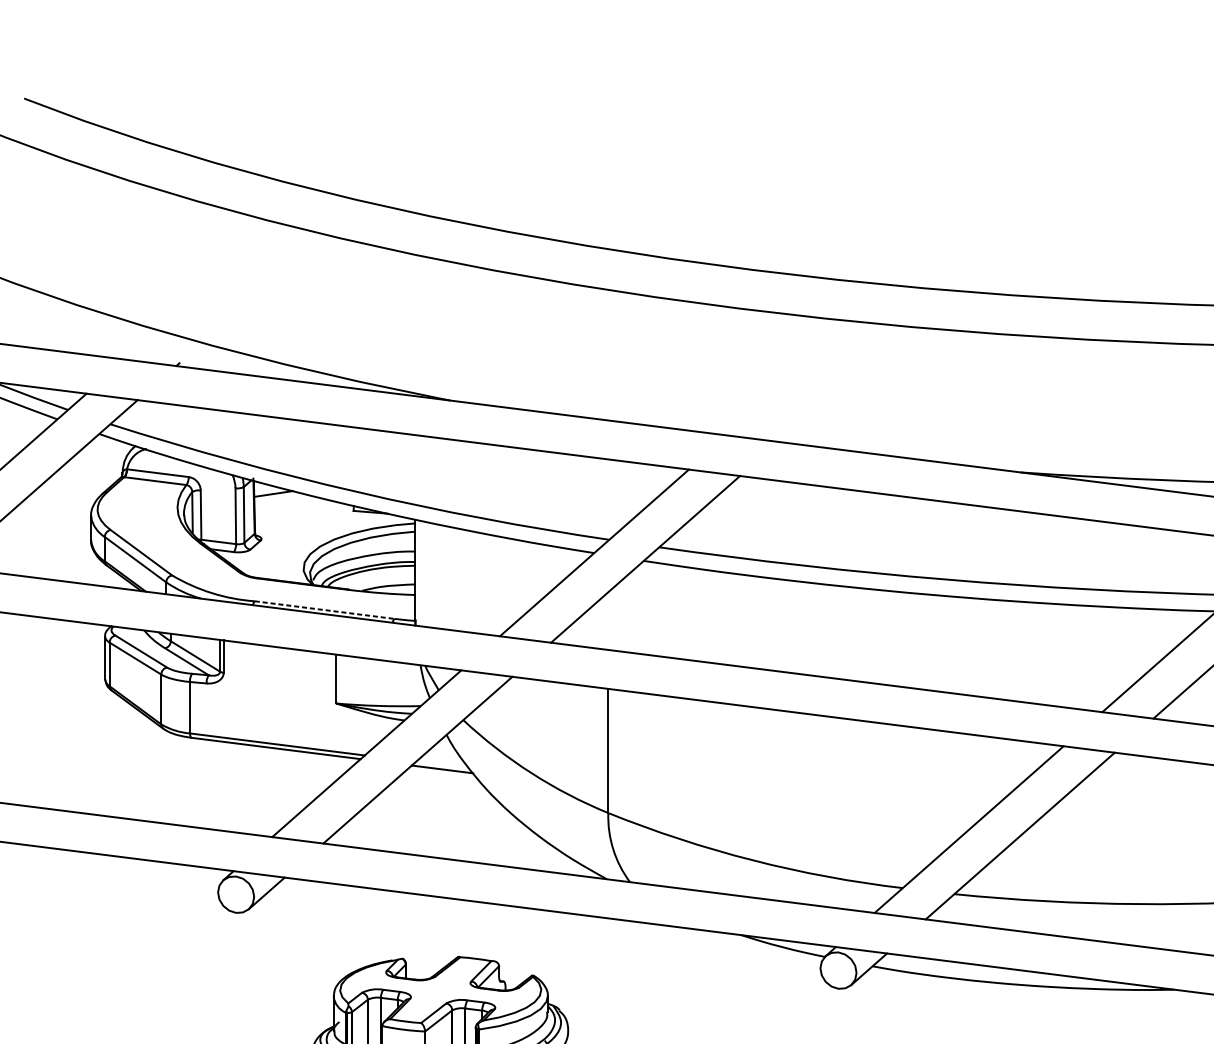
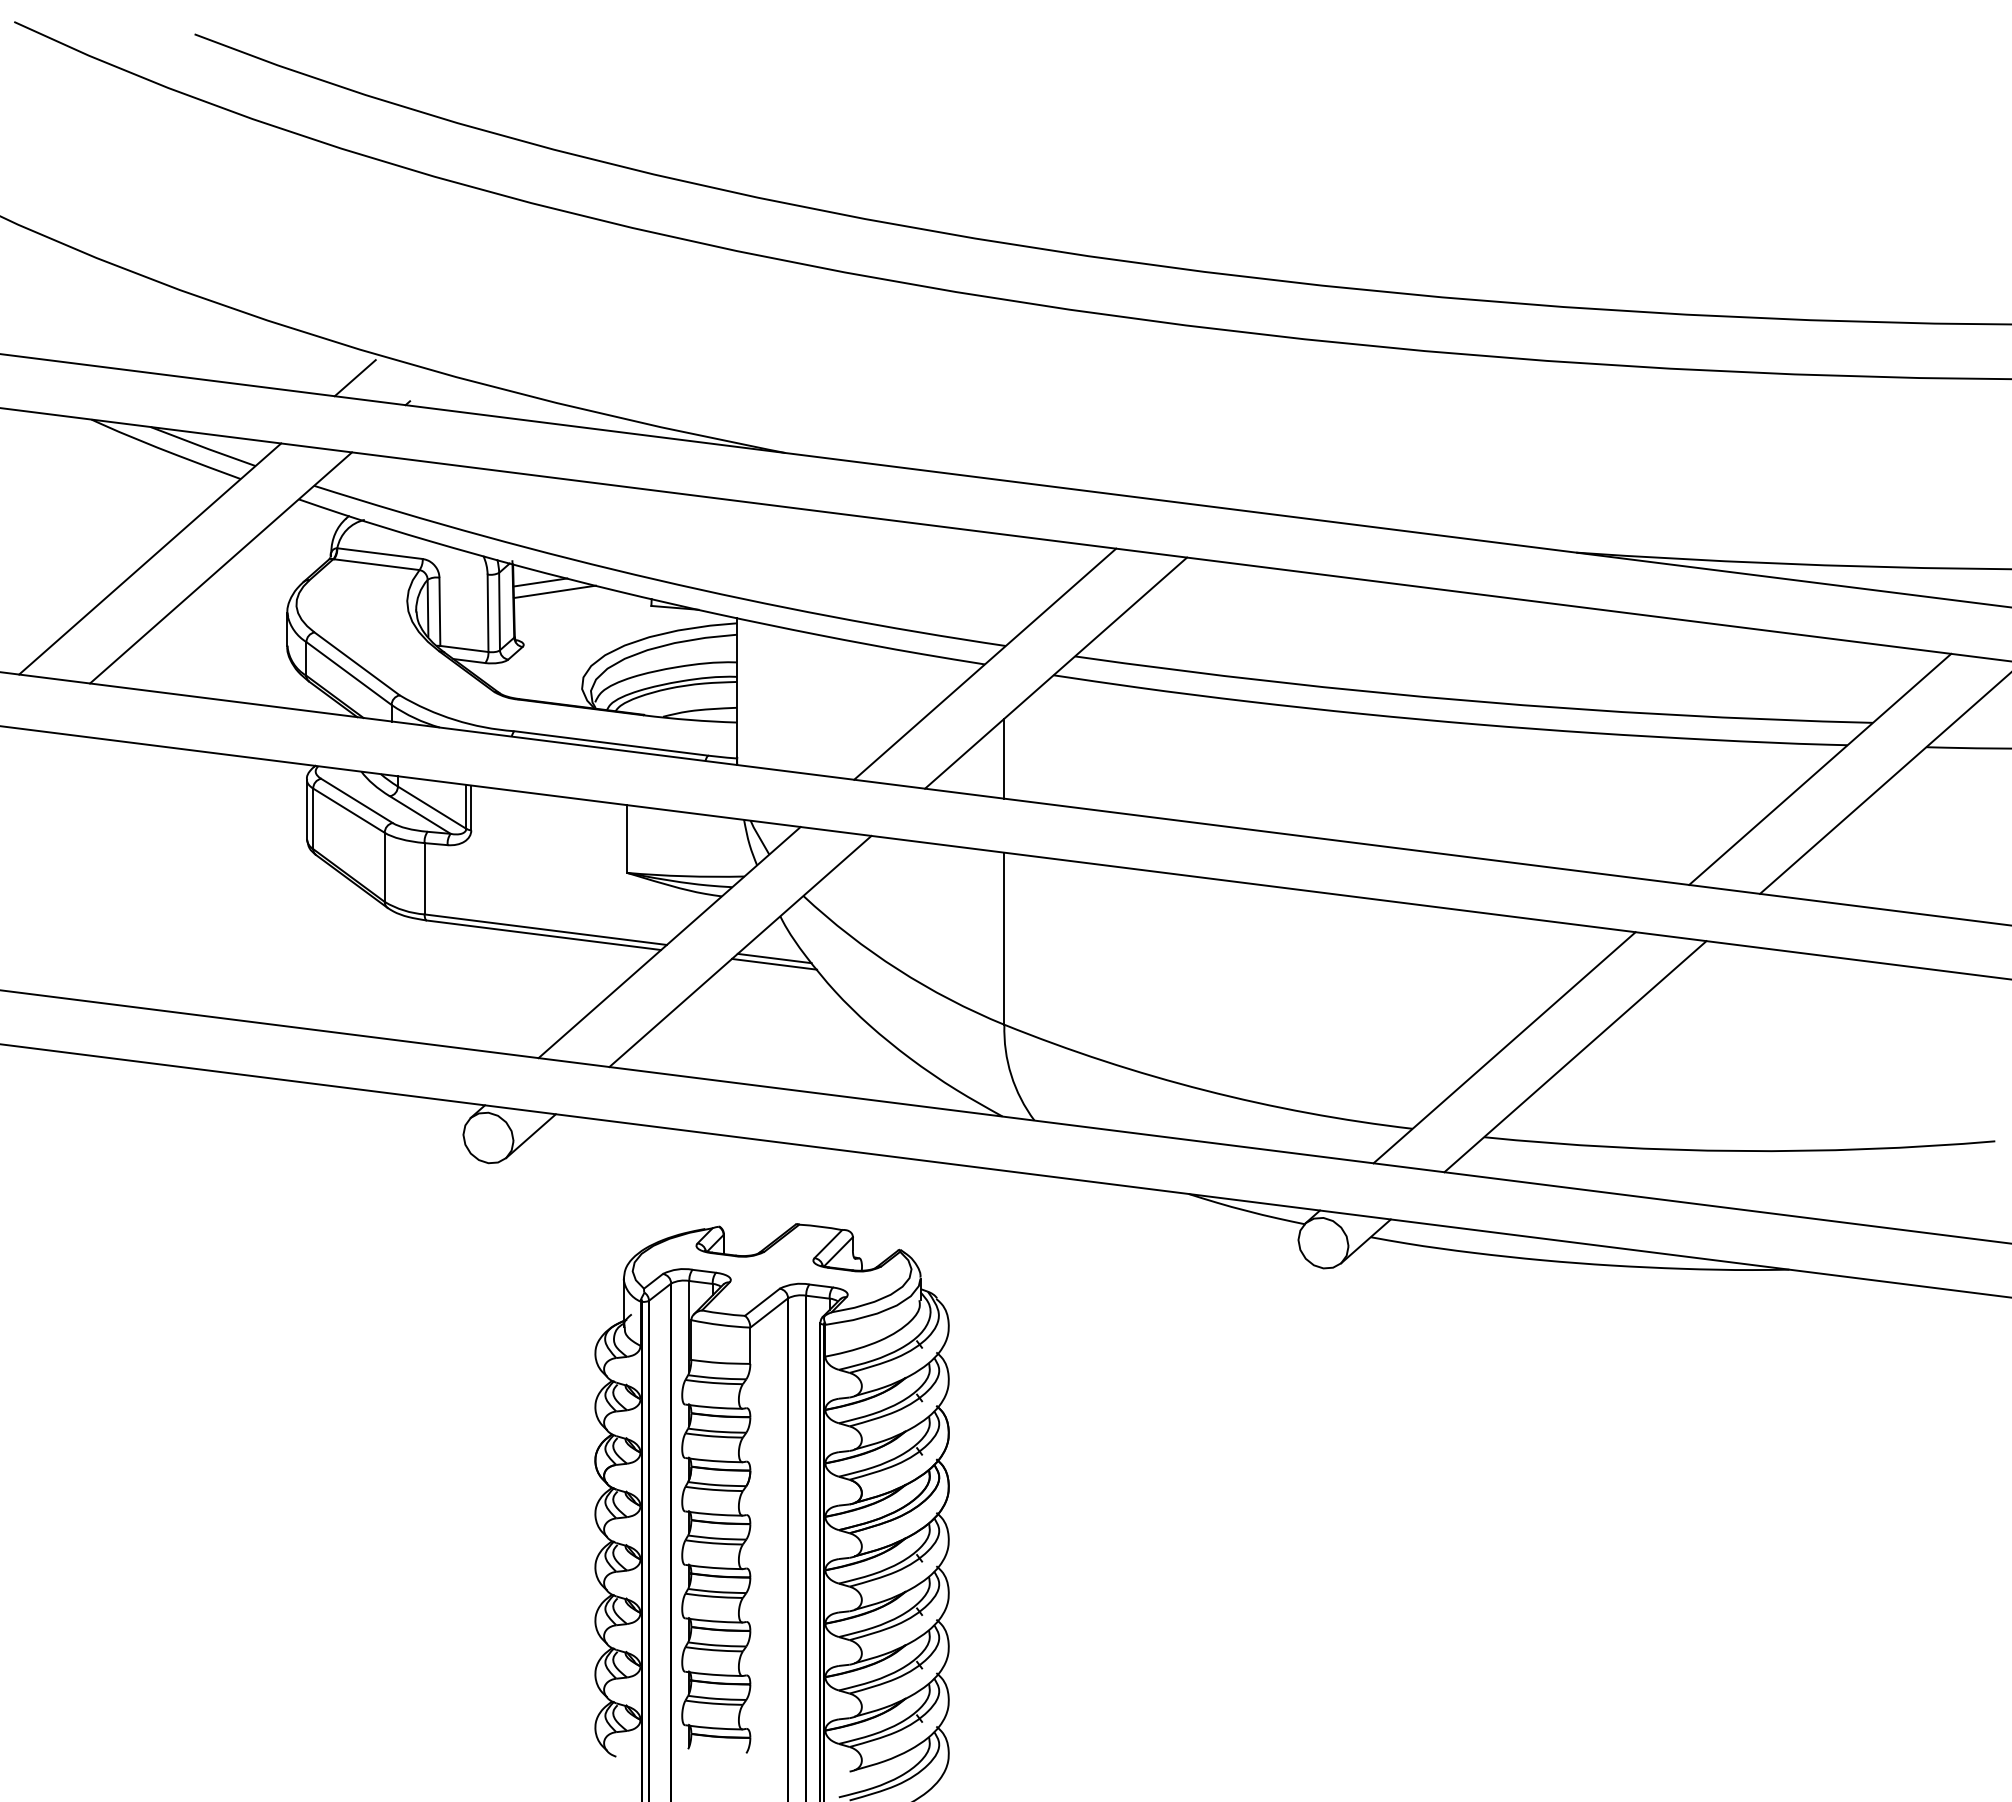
line: (139, 346) -> (354, 378), added
line: (283, 500) -> (554, 591), added
line: (324, 610) -> (611, 743), dashed -> solid
line: (608, 620) -> (1004, 758), added
line: (442, 765) -> (774, 958), added

